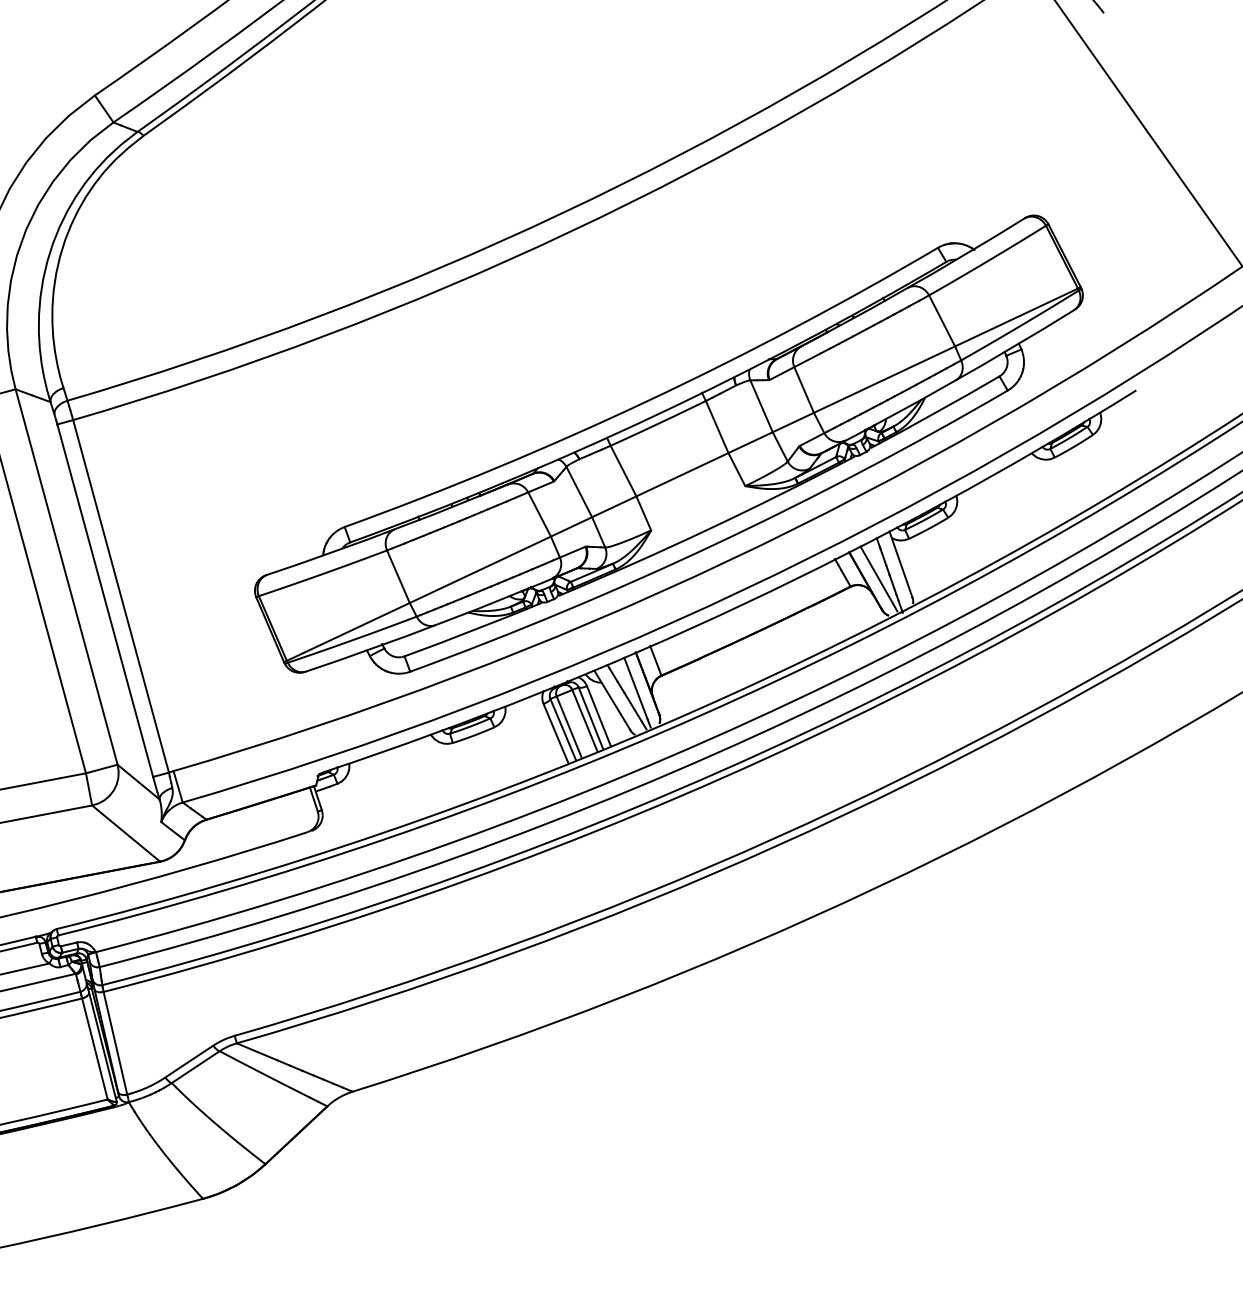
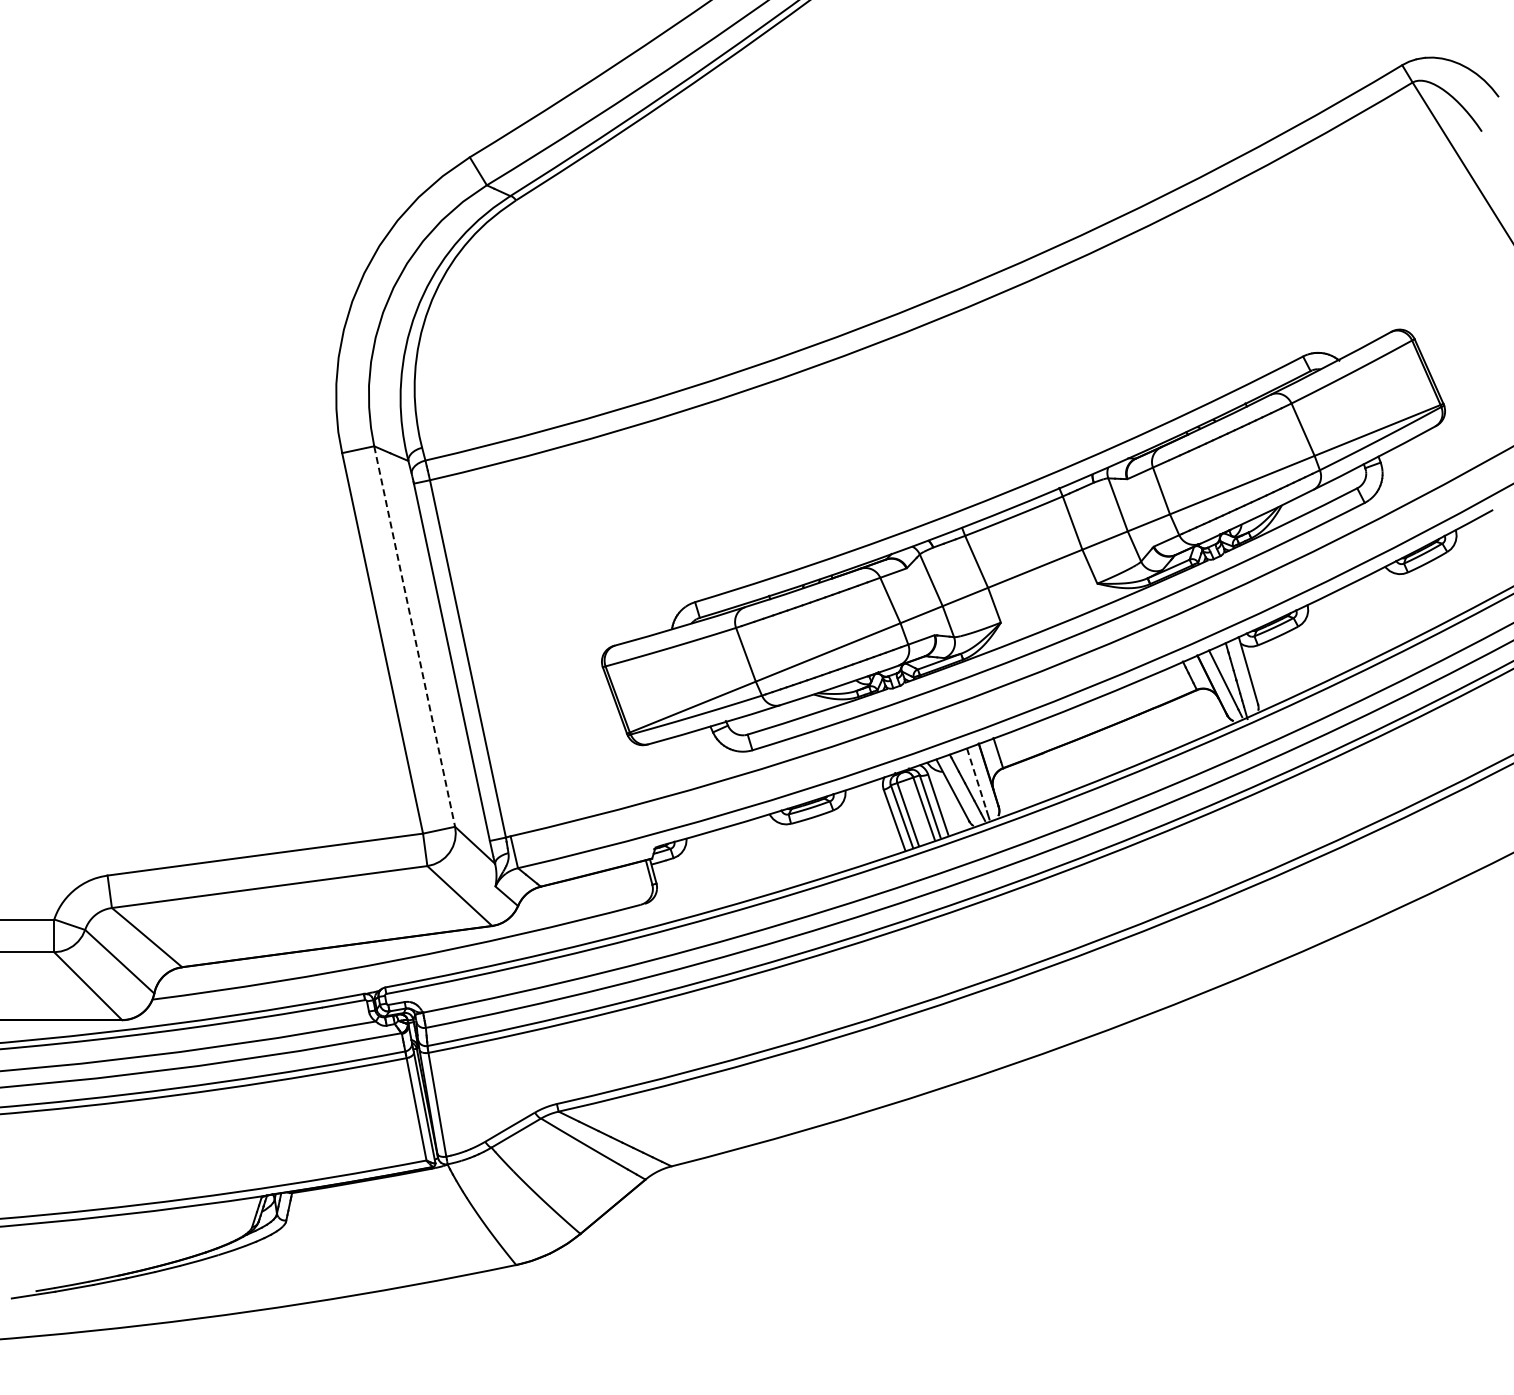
line: (66, 576) -> (414, 636), solid -> dashed
line: (635, 688) -> (976, 779), solid -> dashed

